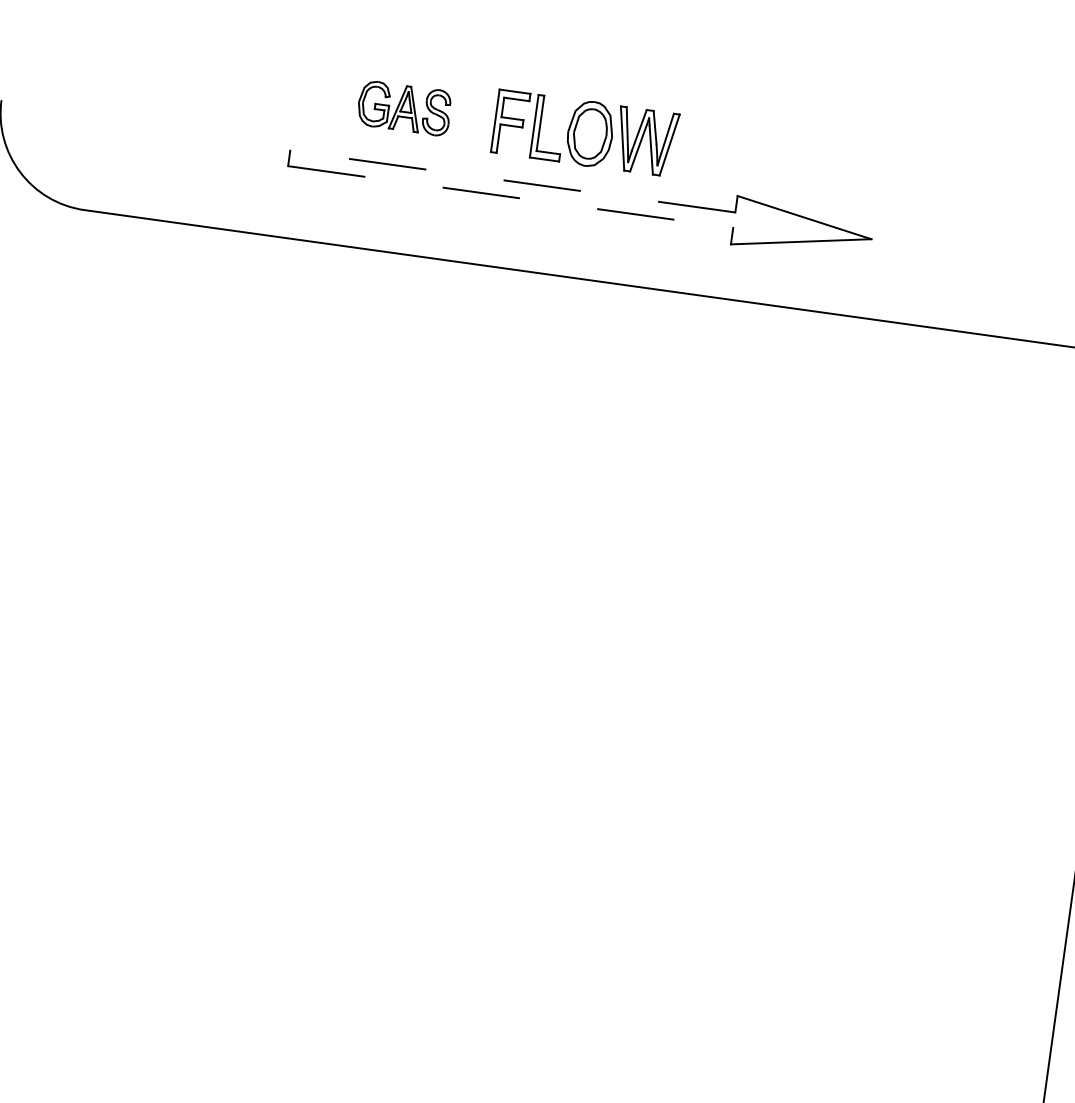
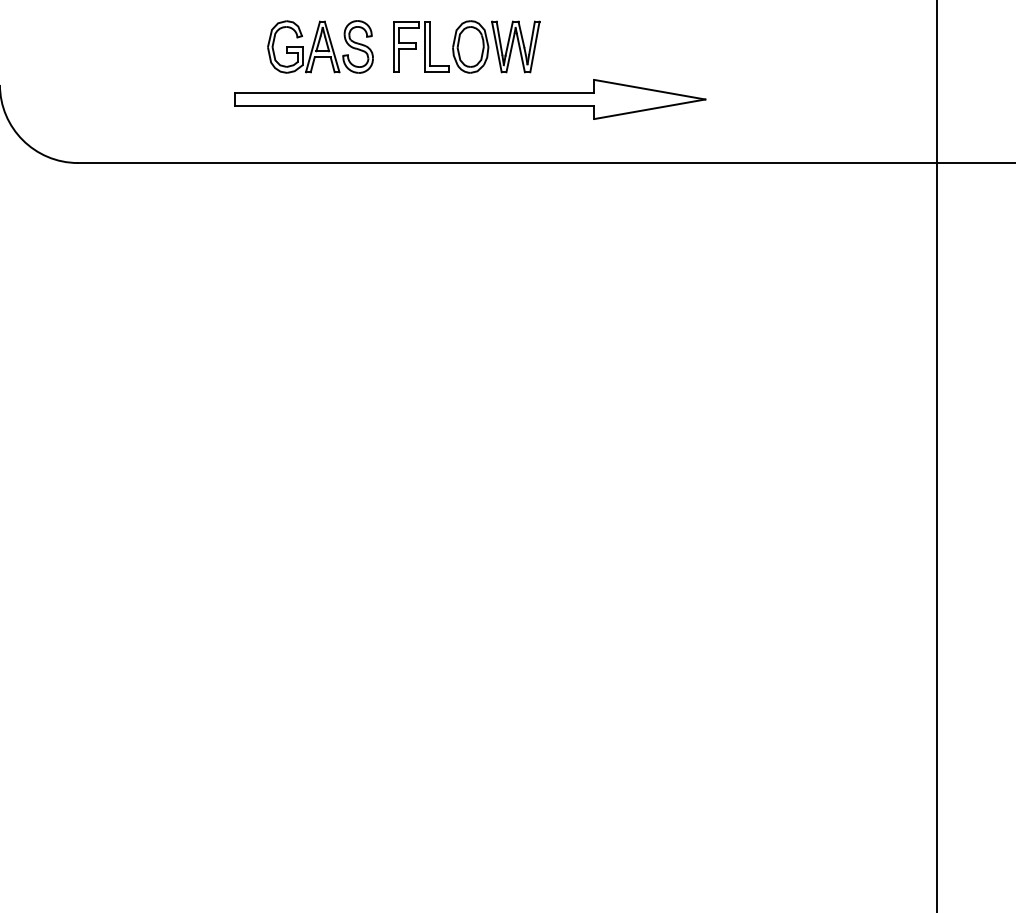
part: (404, 107) -> (320, 46), size x1.43
line: (512, 181) -> (414, 93), dashed -> solid
line: (510, 196) -> (414, 105), dashed -> solid

